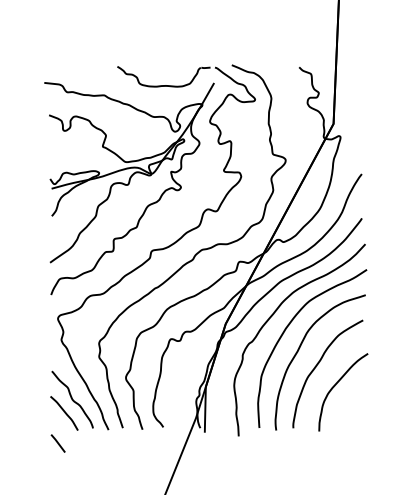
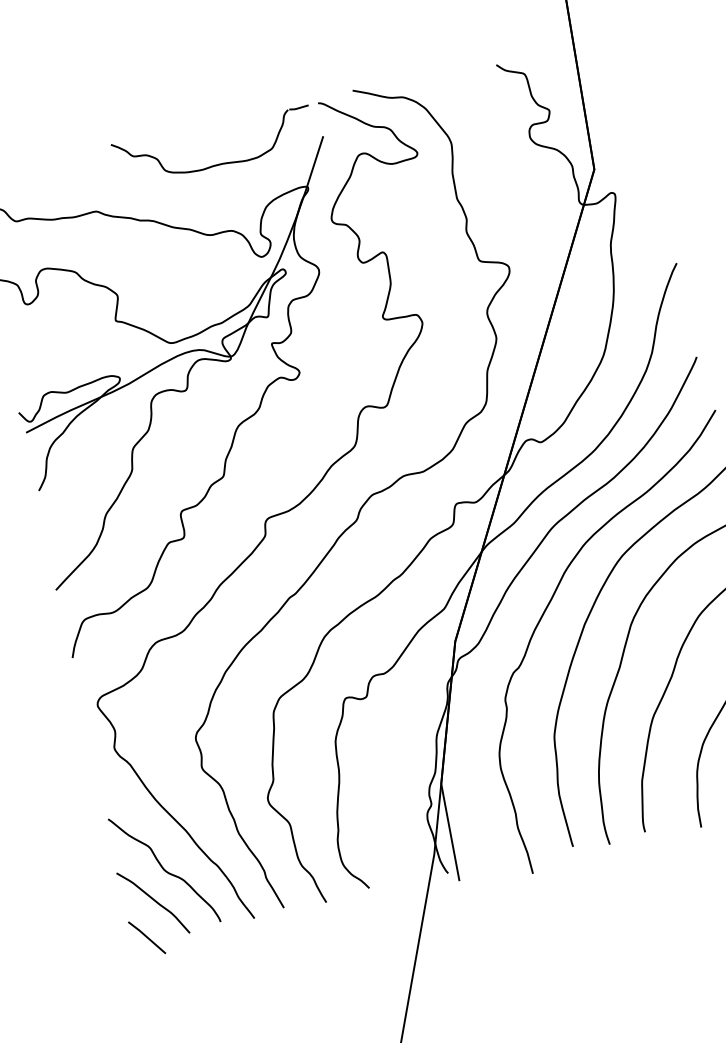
line: (57, 443) -> (145, 937), moved

